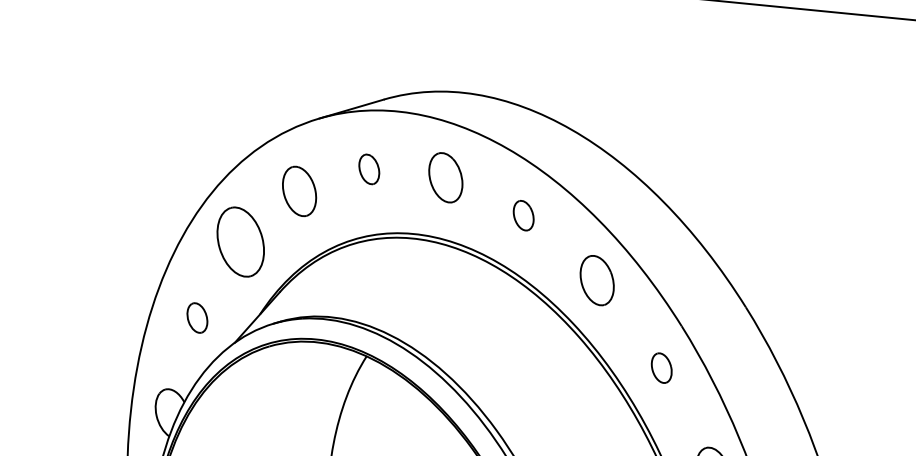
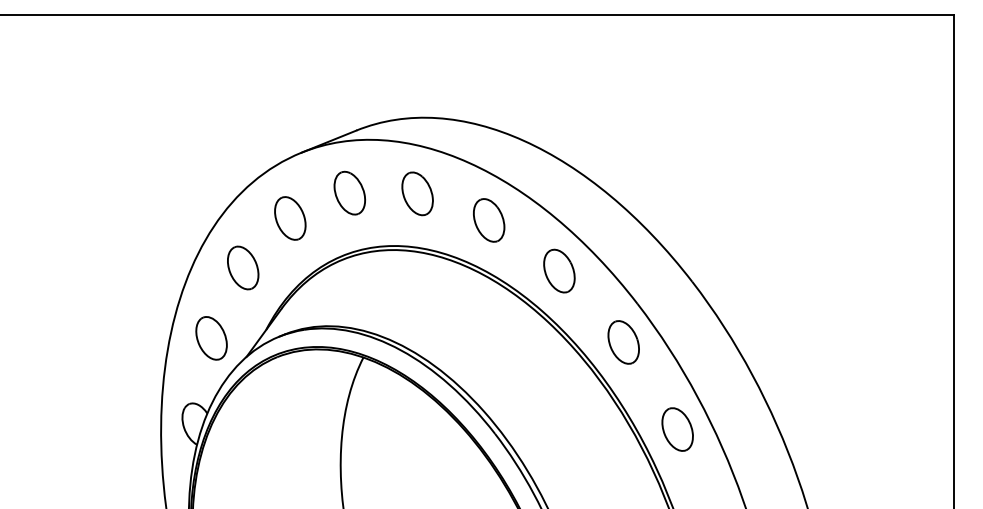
part: (369, 168) -> (349, 192), size x1.67
part: (523, 215) -> (489, 220), size x1.67
part: (241, 241) -> (243, 267), size x0.71
part: (197, 318) -> (211, 338), size x1.67
part: (661, 368) -> (623, 342), size x1.67

